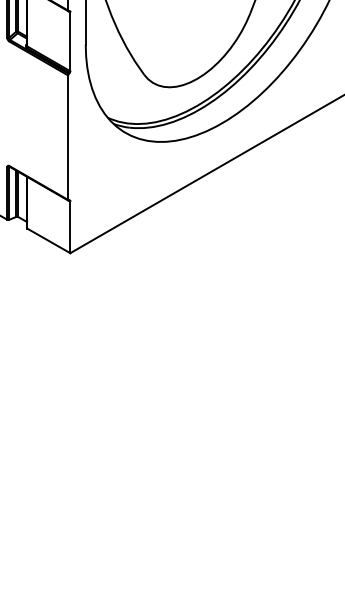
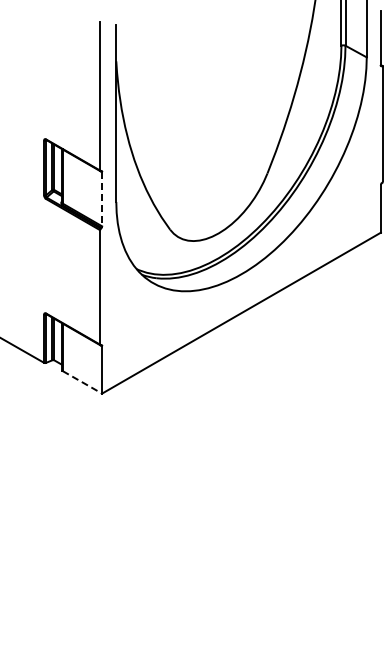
line: (70, 42) -> (102, 199), solid -> dashed
line: (48, 241) -> (82, 382), solid -> dashed

